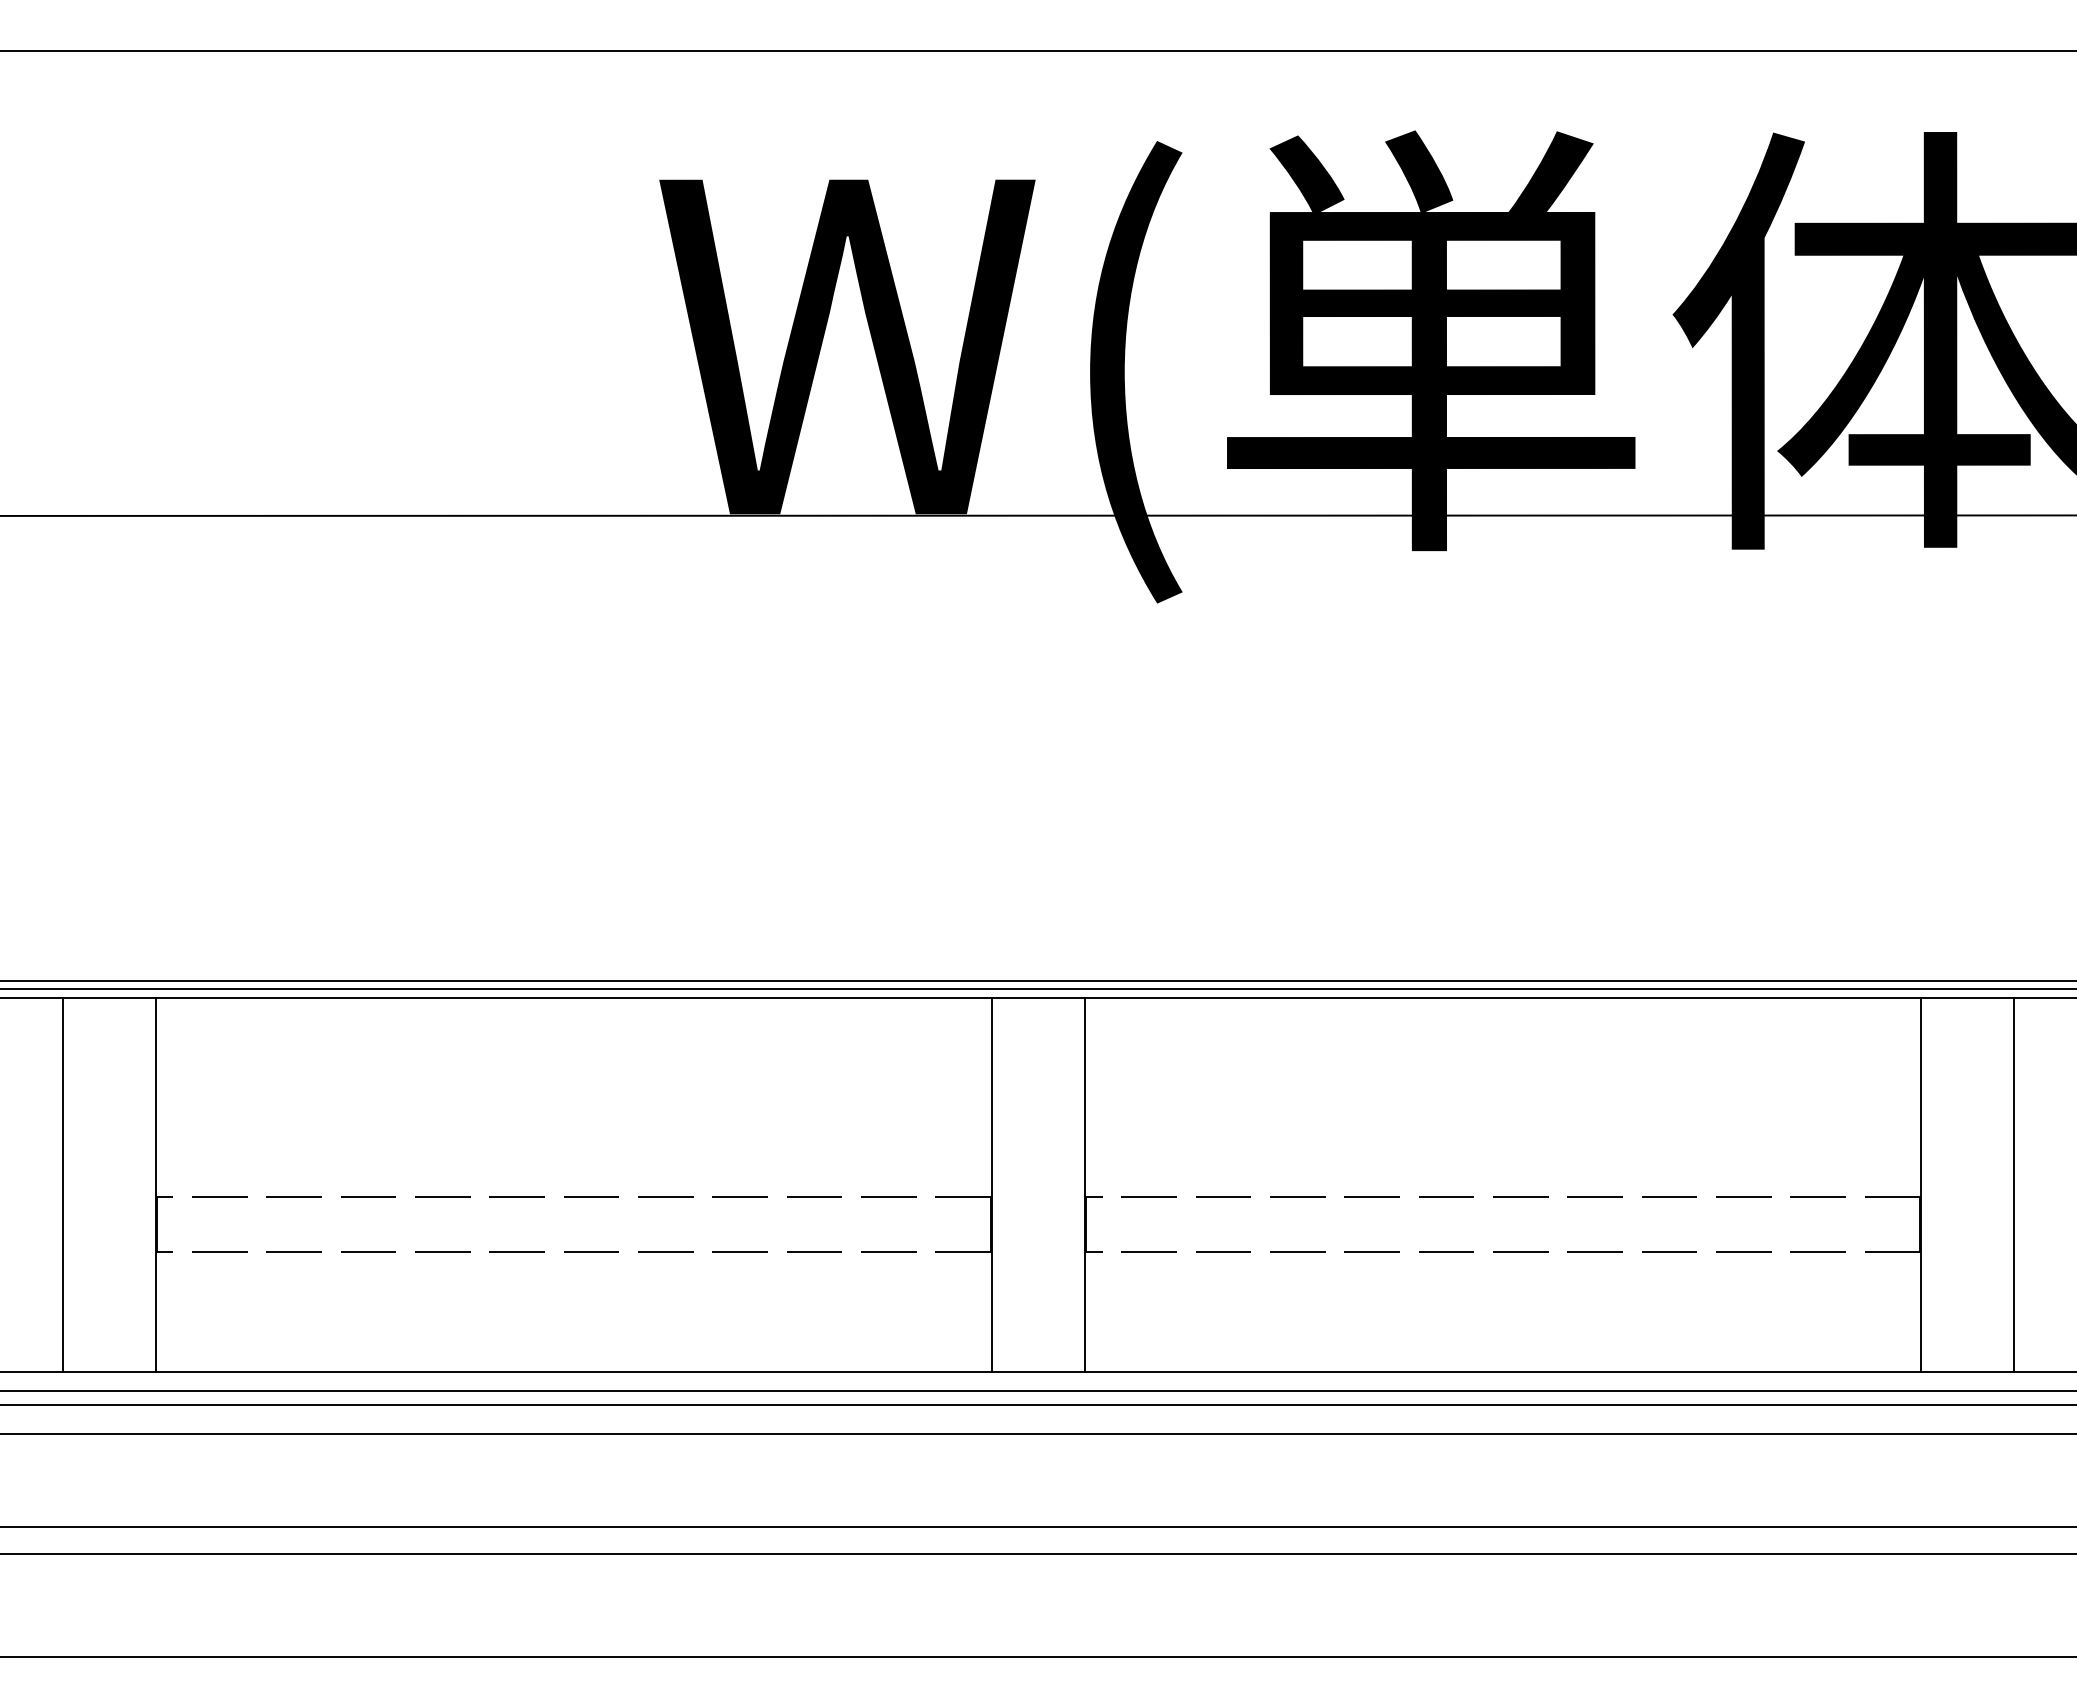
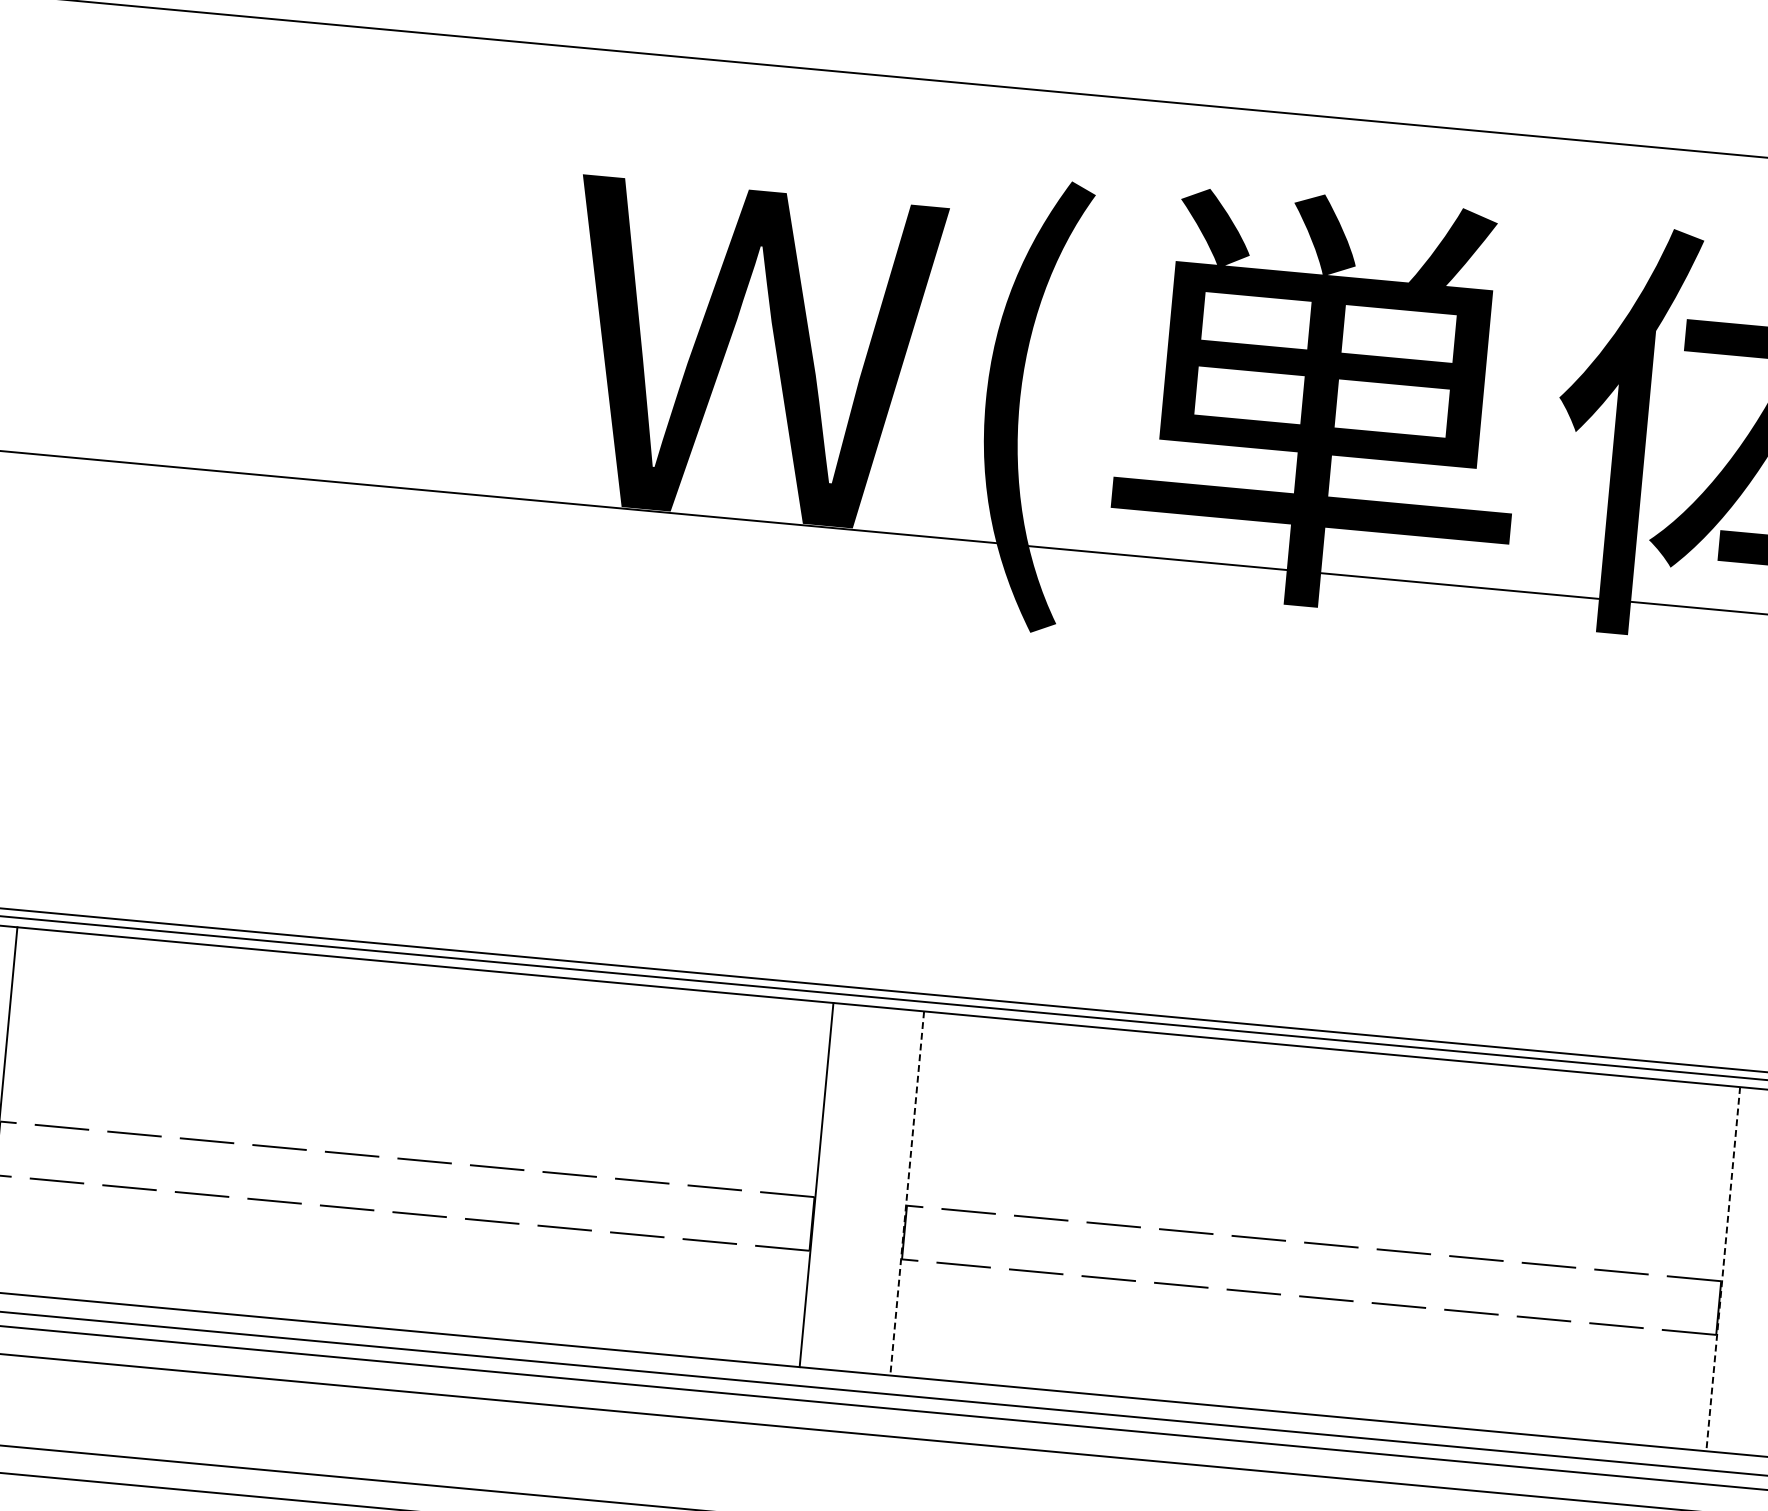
line: (1084, 1184) -> (906, 1193), solid -> dashed
line: (1921, 1184) -> (1723, 1268), solid -> dashed

